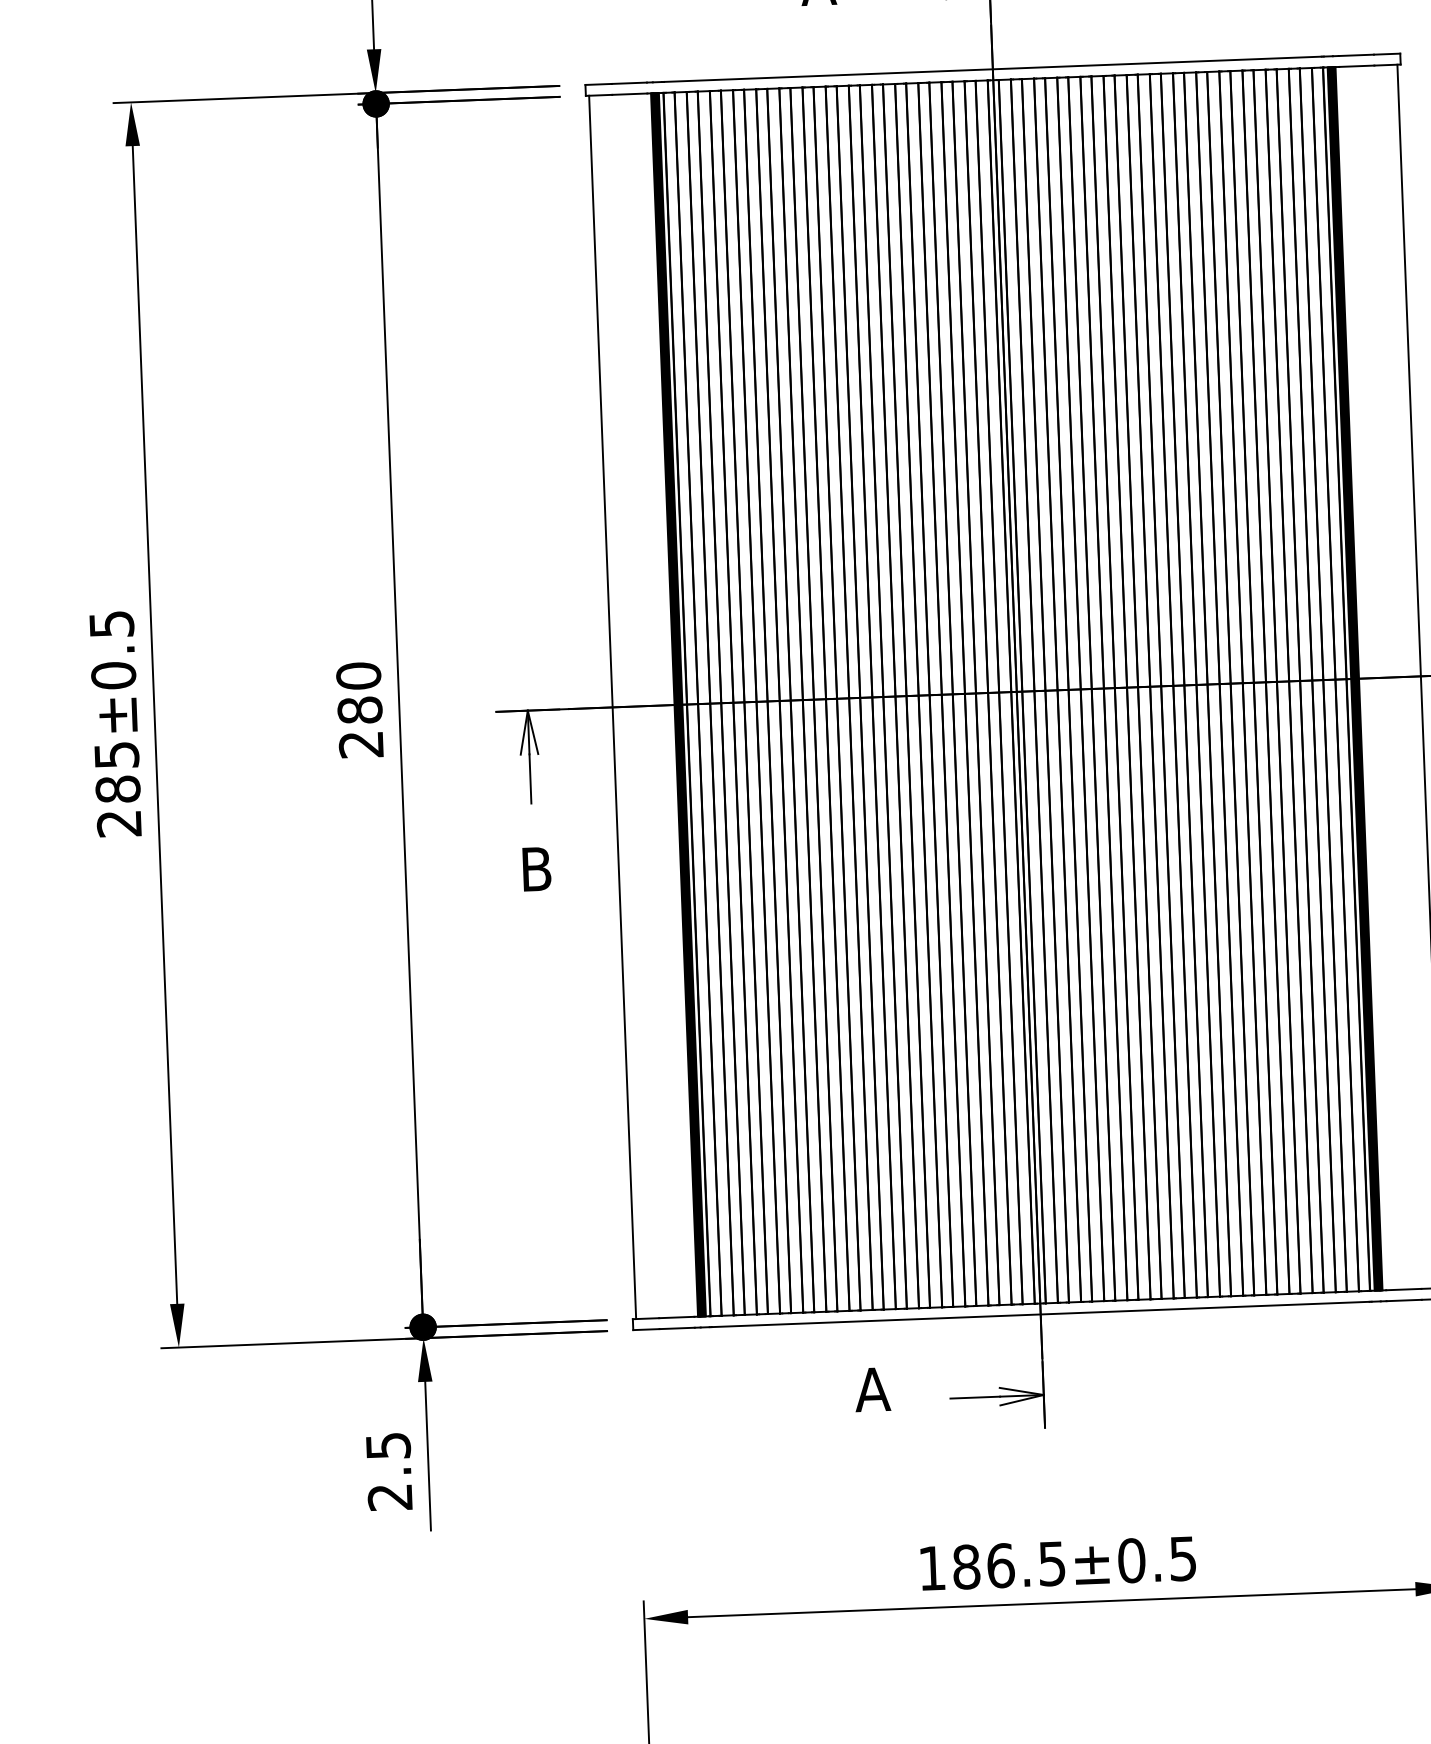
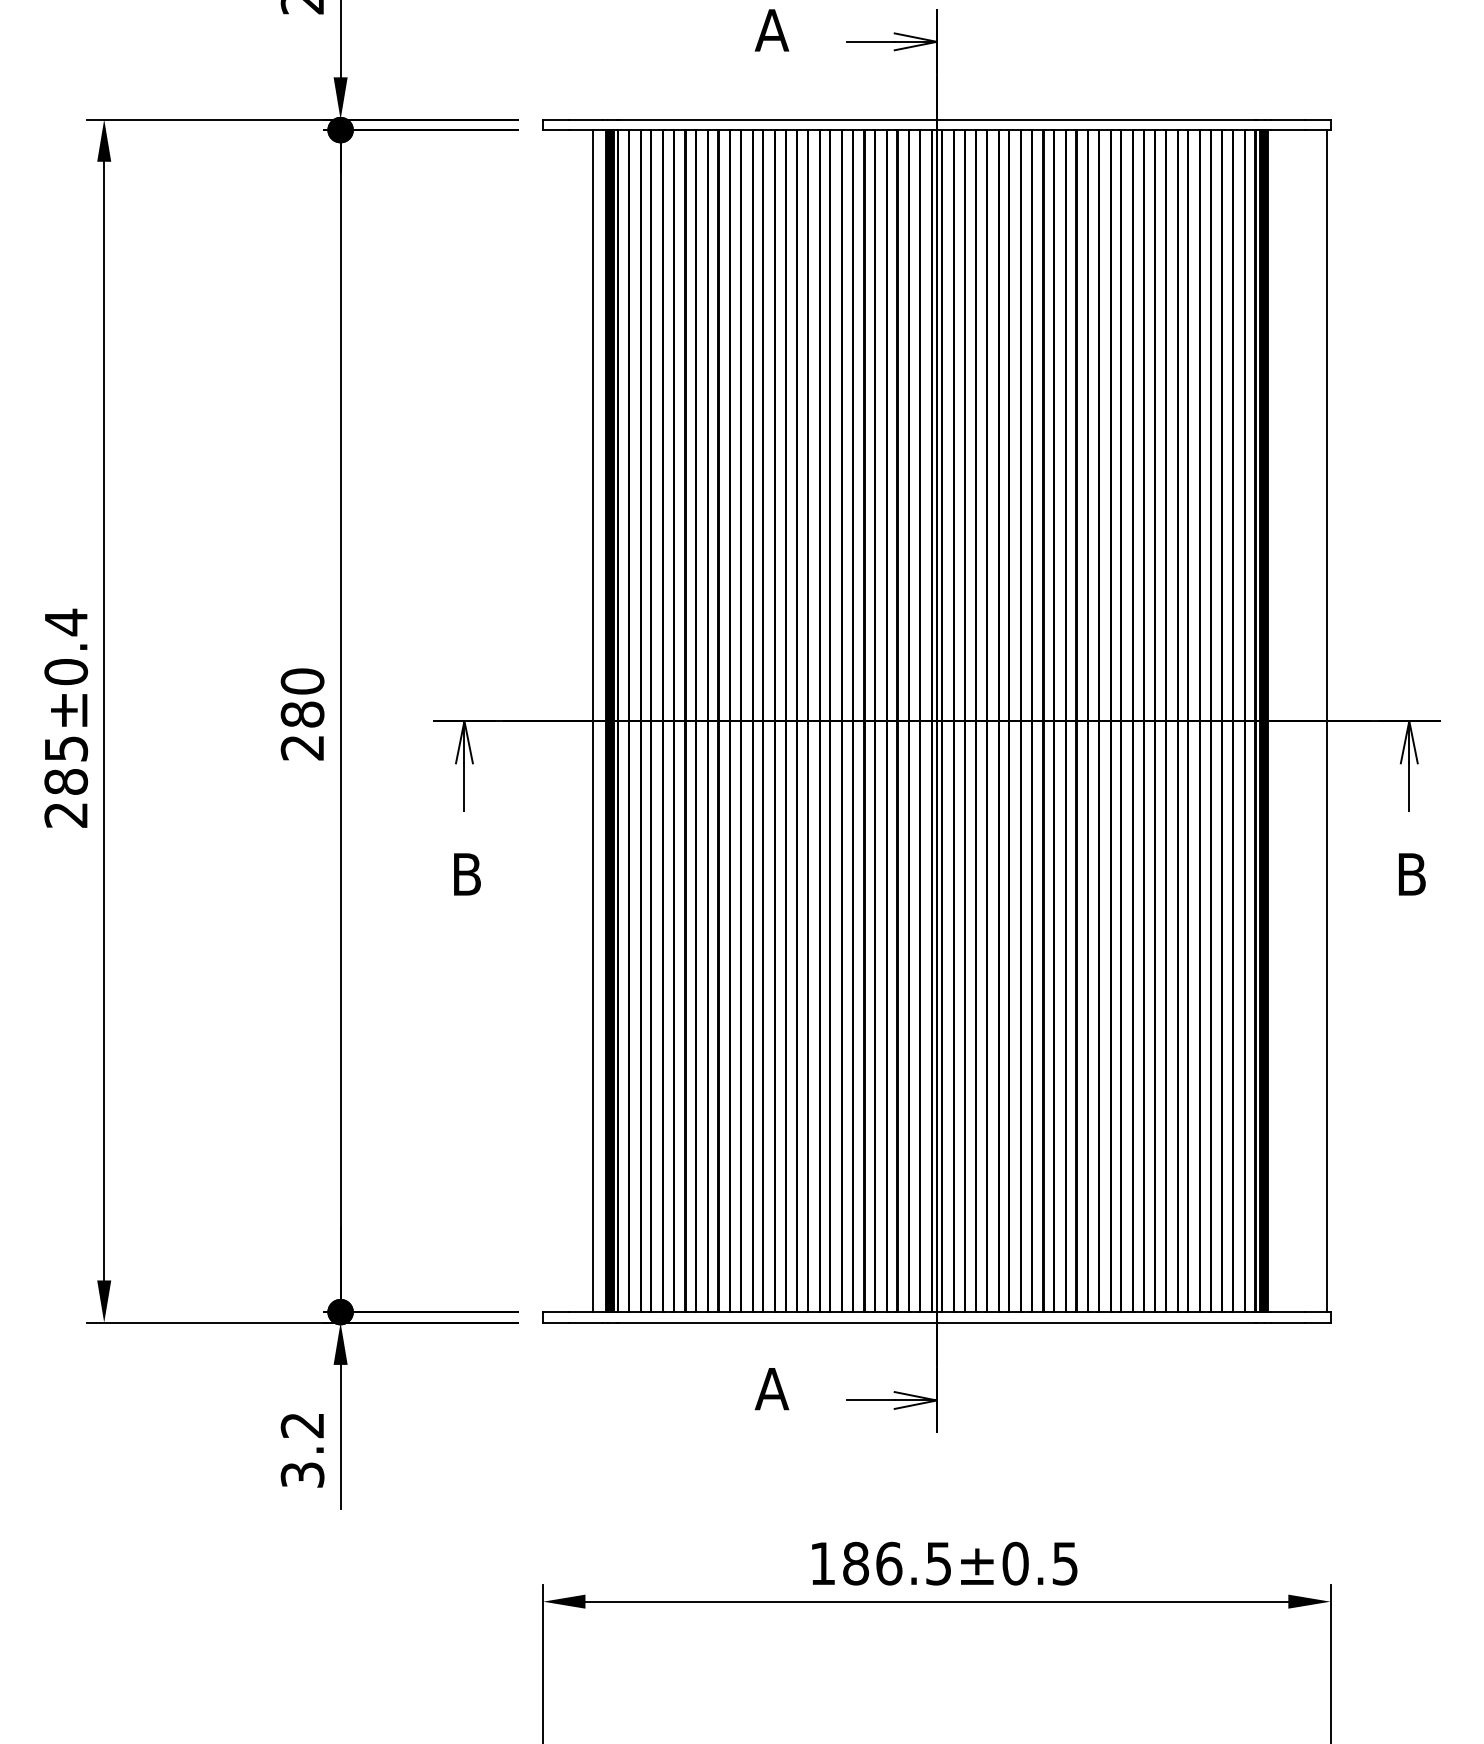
text: (112, 624) -> (66, 622), 285±0.5 -> 285±0.4
line: (612, 707) -> (593, 721), moved
text: (389, 1471) -> (302, 1450), 2.5 -> 3.2

